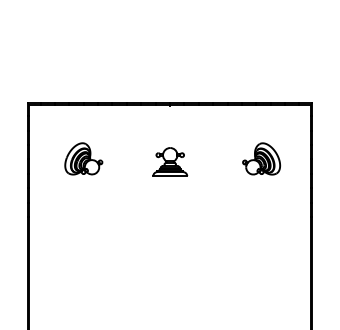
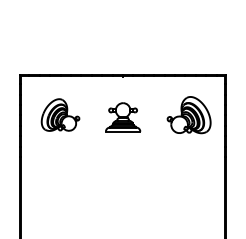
part: (83, 158) -> (60, 114), size x1.4
part: (261, 158) -> (189, 114), size x1.6
part: (170, 161) -> (123, 116), size x1.4

